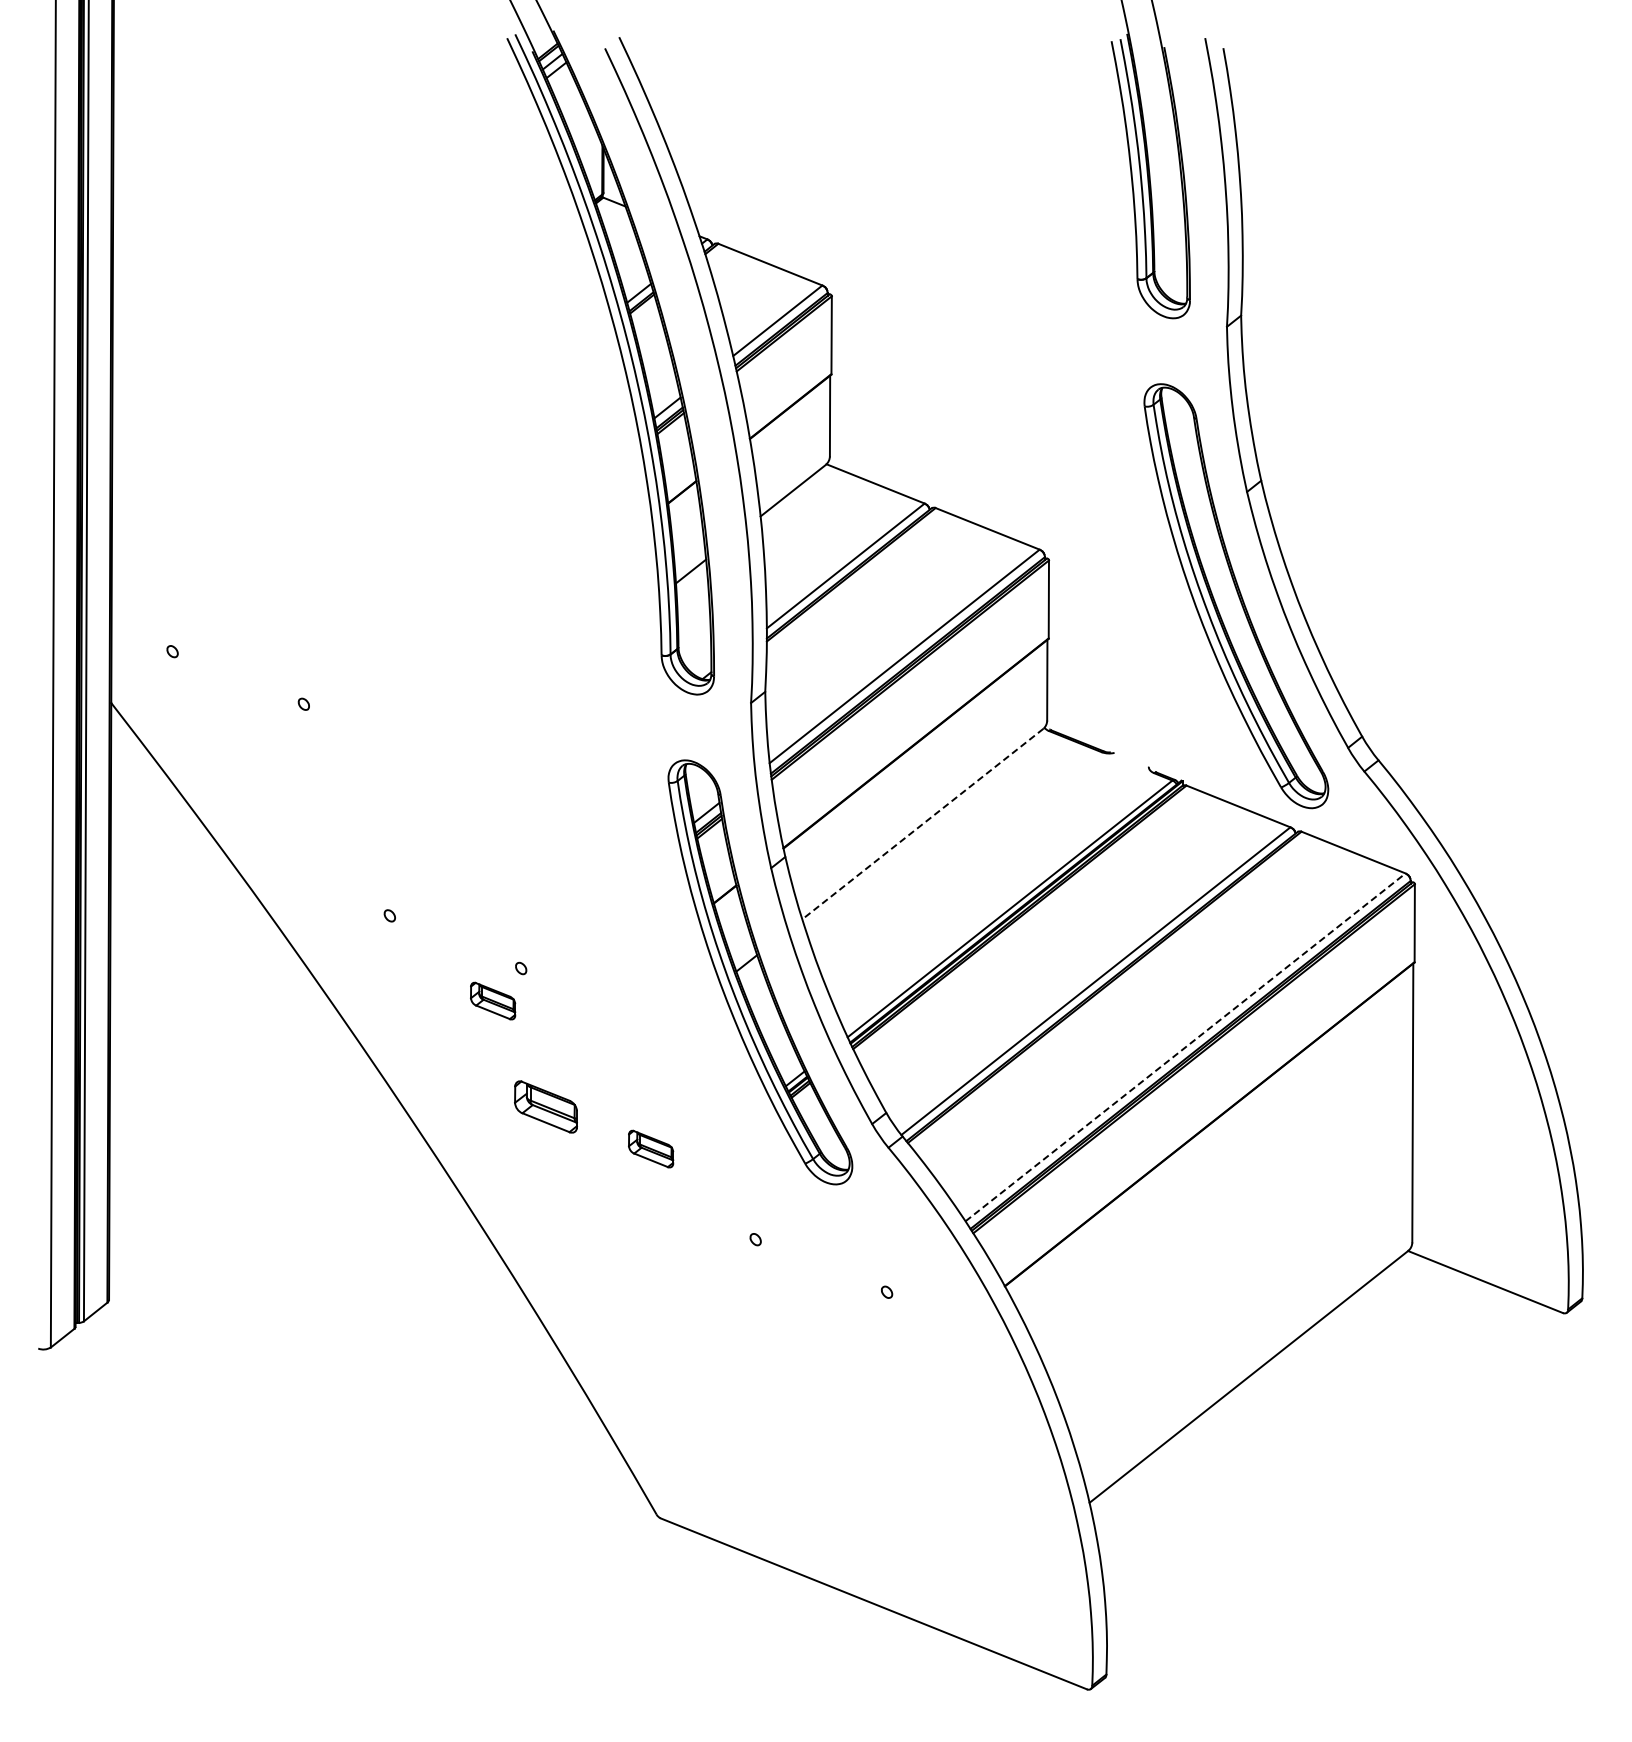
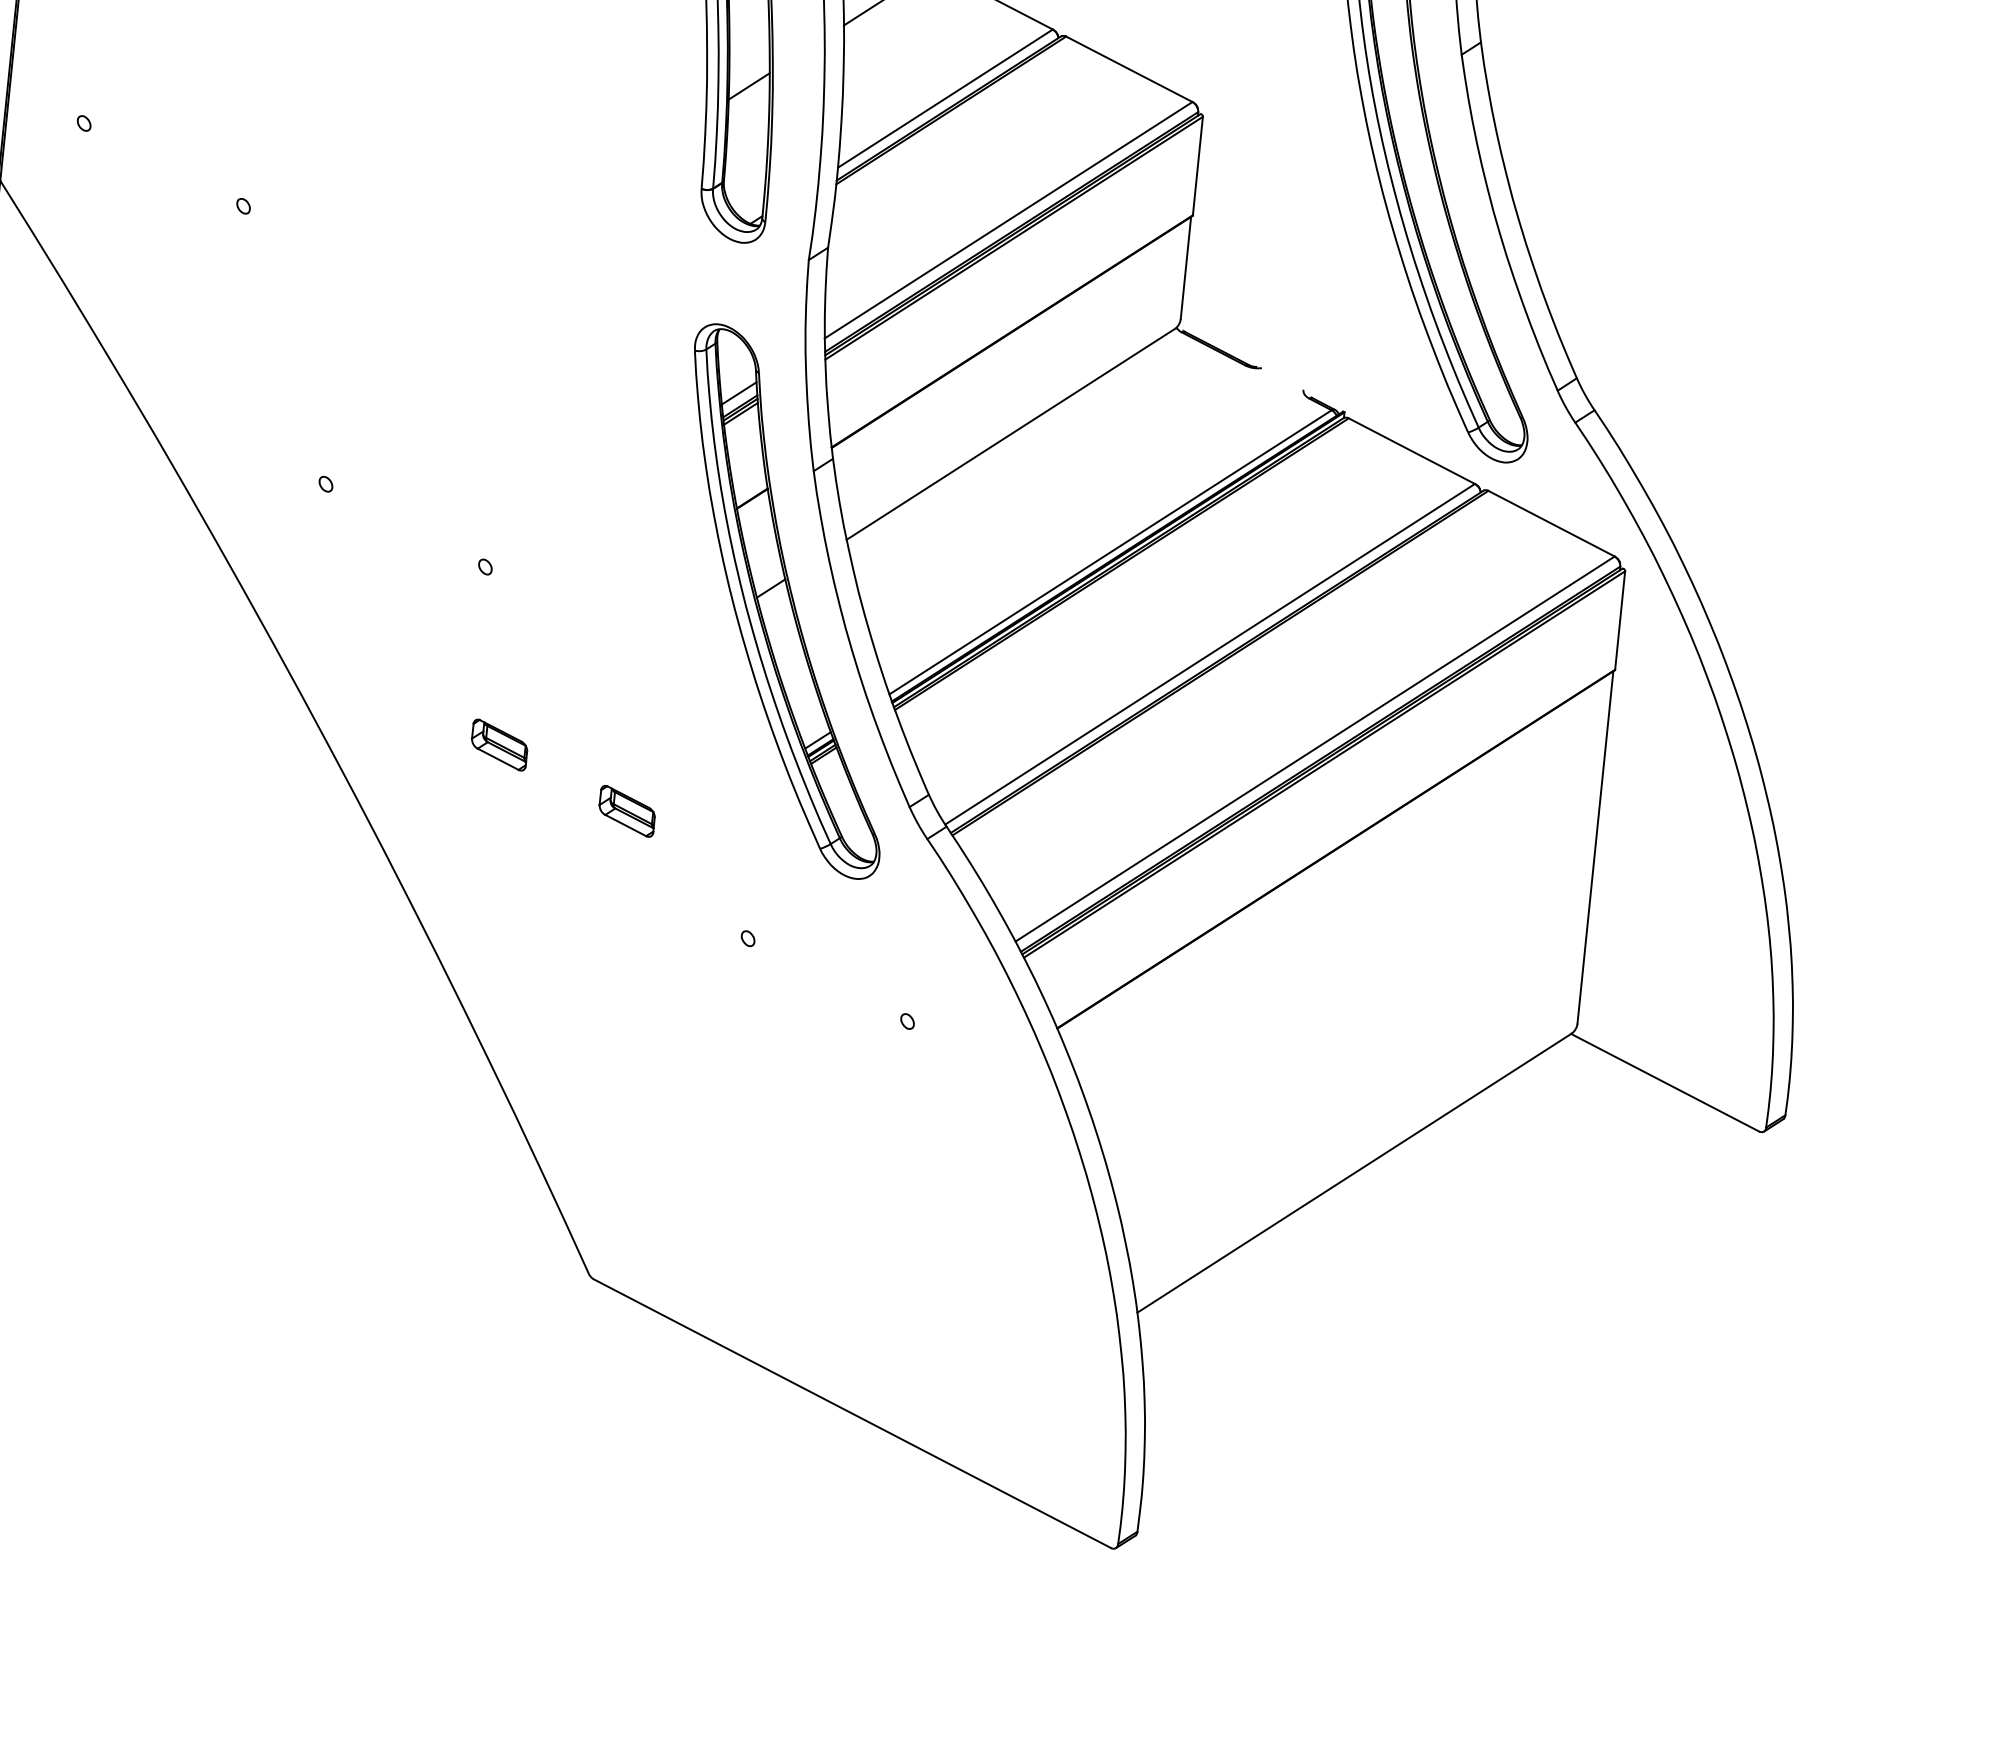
line: (922, 824) -> (1010, 434), dashed -> solid
part: (493, 1000) -> (446, 604), removed
line: (1185, 1047) -> (1315, 749), dashed -> solid
part: (545, 1106) -> (499, 744), size x0.71

